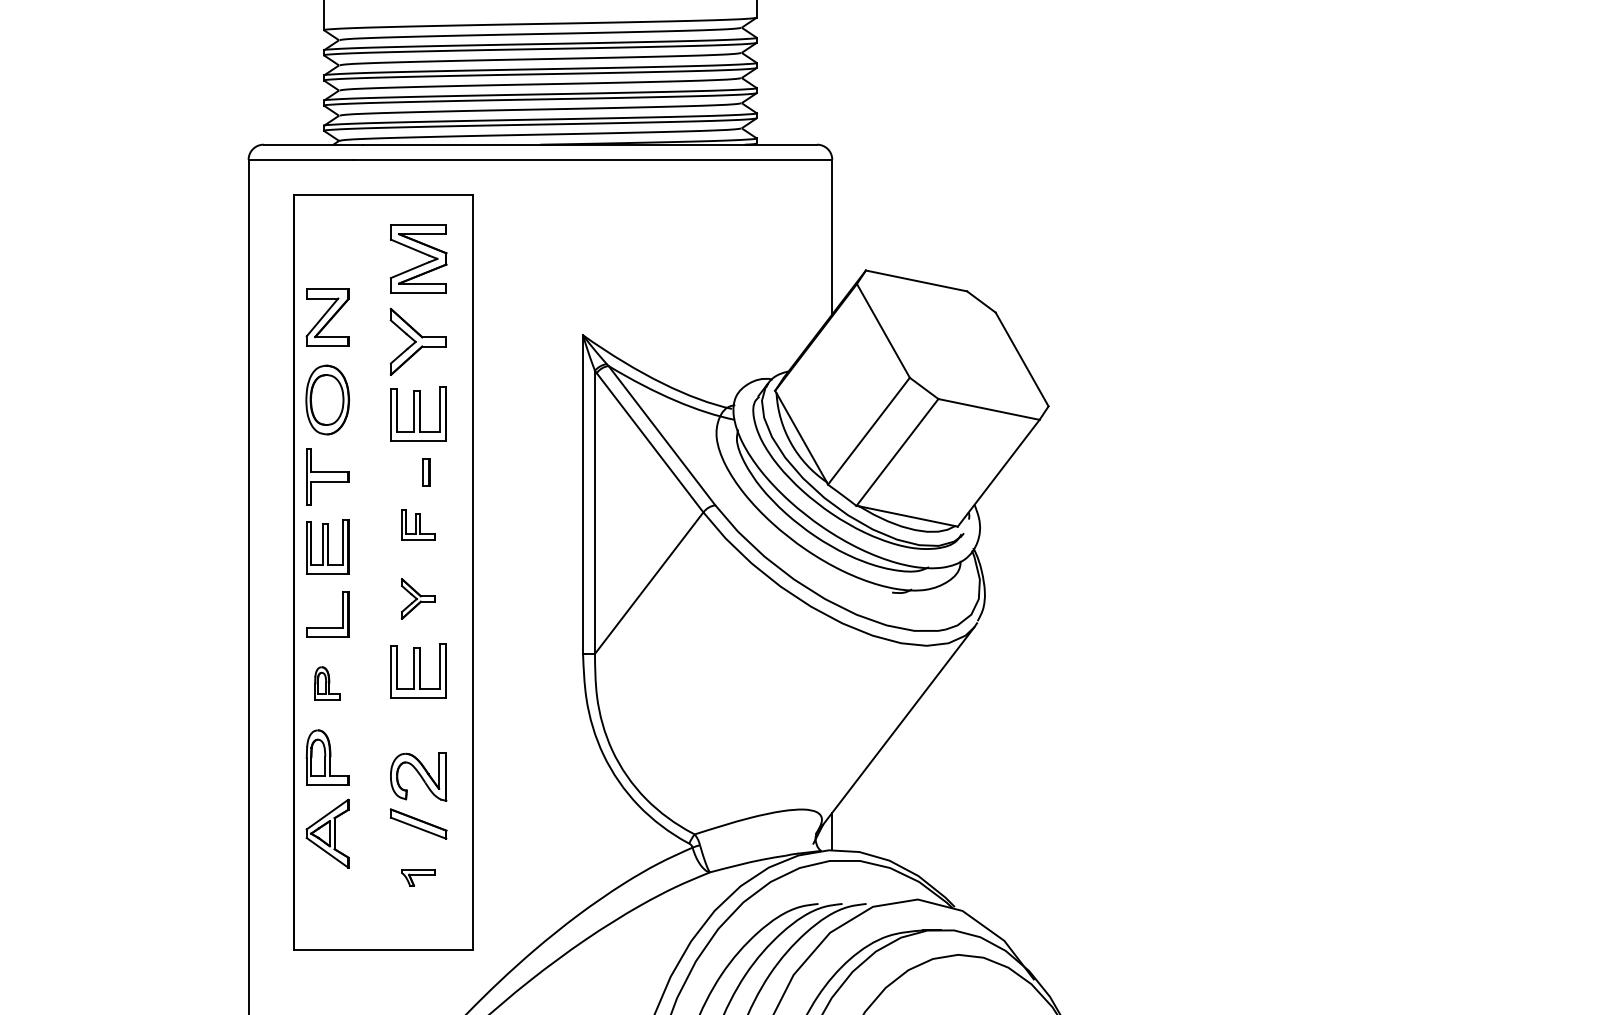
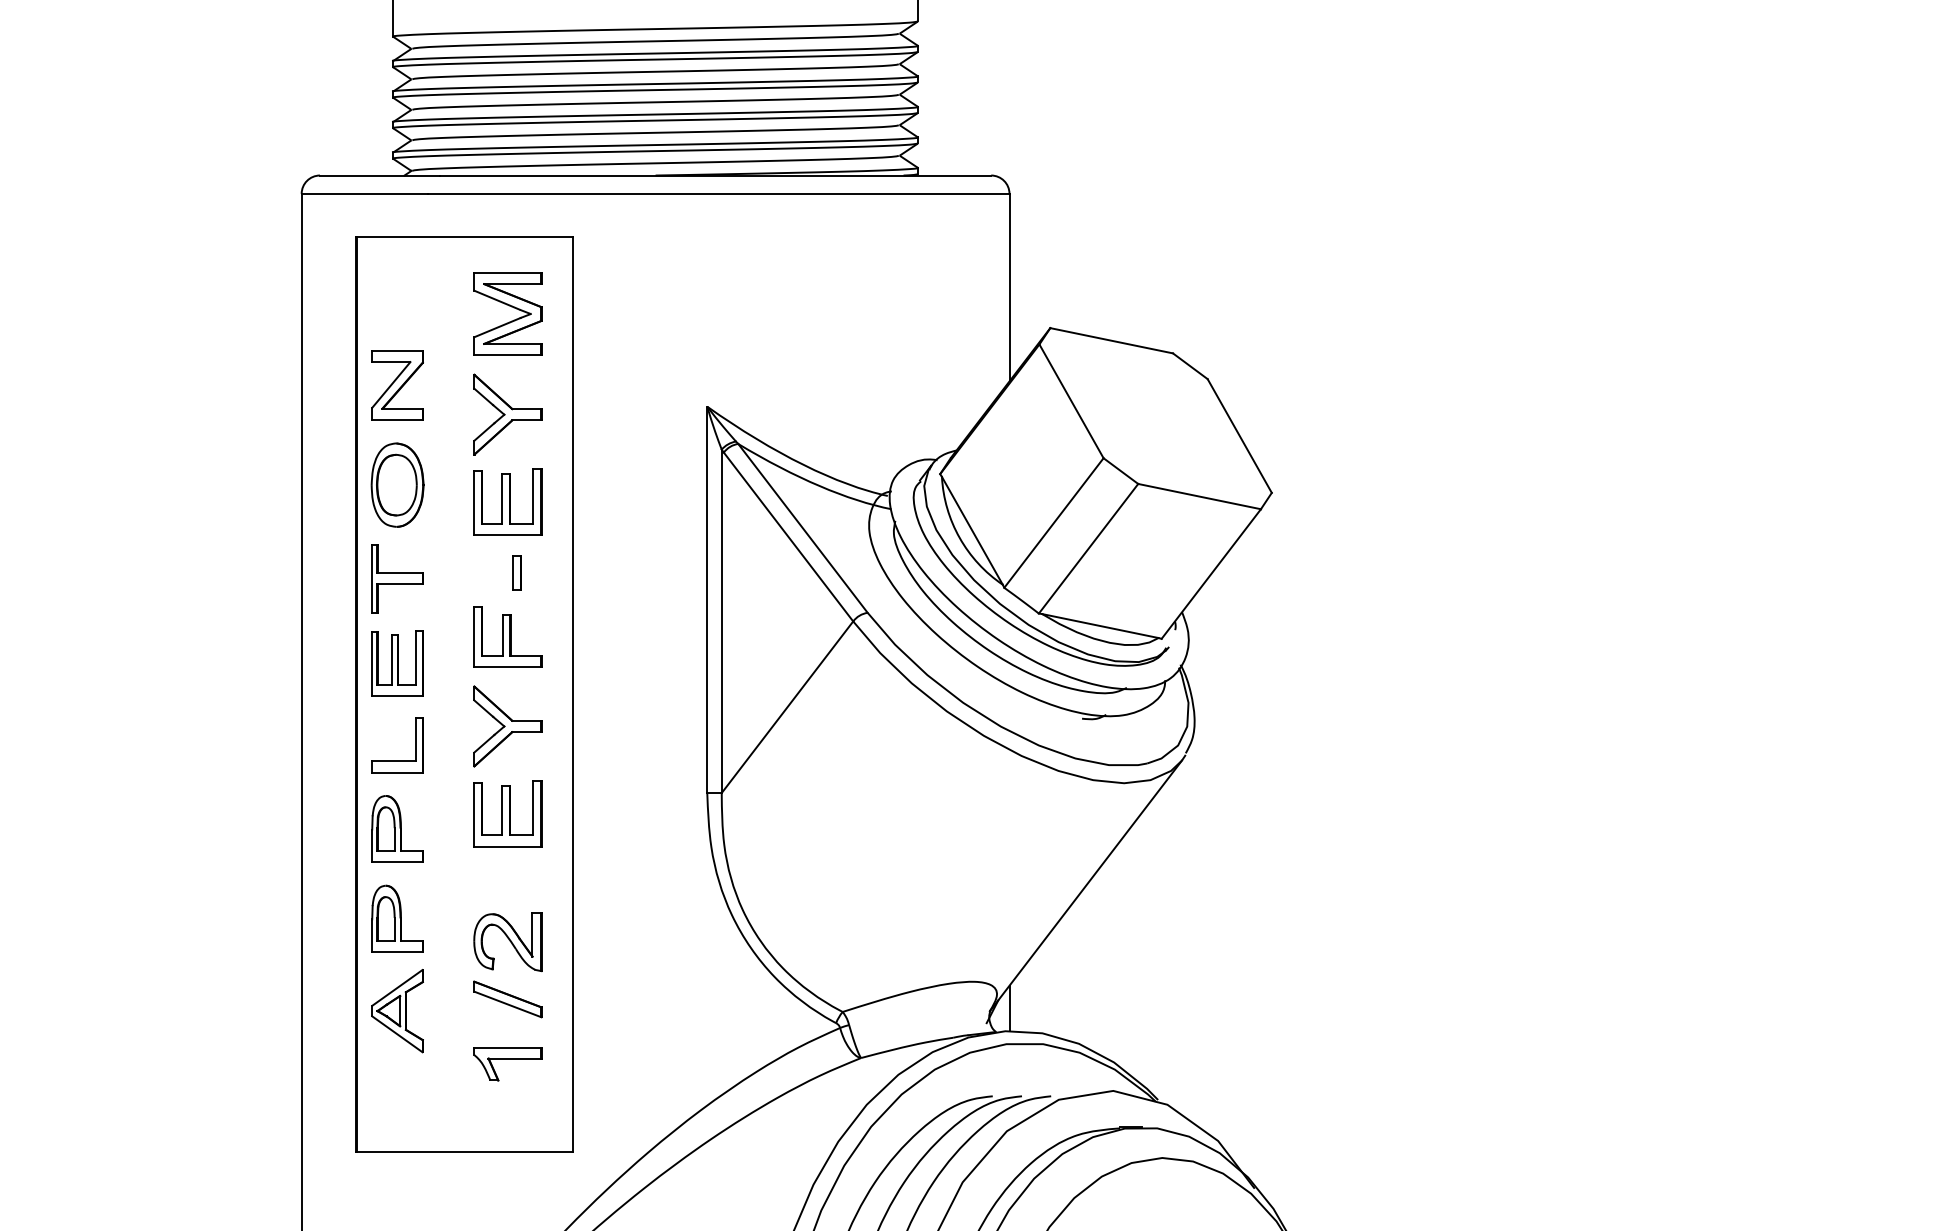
part: (418, 524) -> (507, 636), size x1.67
part: (418, 599) -> (507, 726), size x1.67
part: (327, 683) -> (397, 828), size x1.67
part: (418, 877) -> (507, 1064), size x1.67

